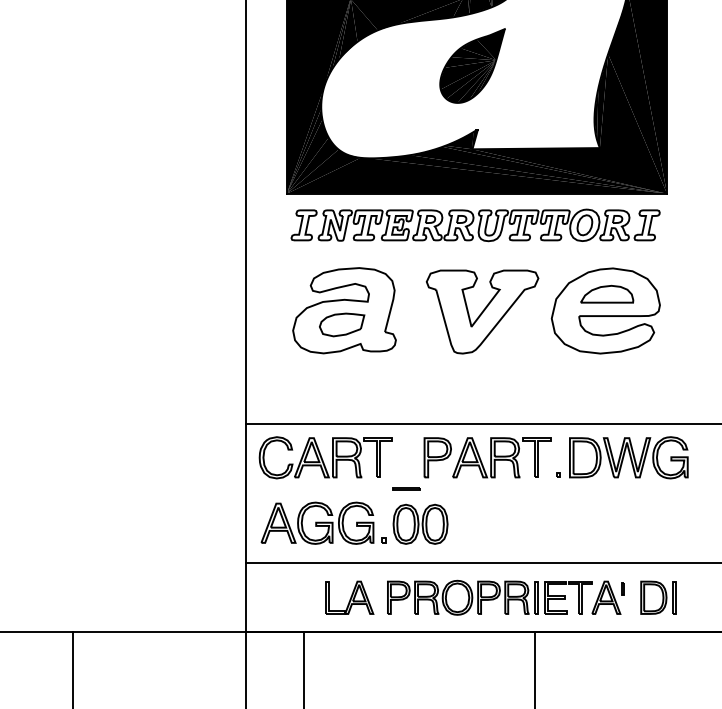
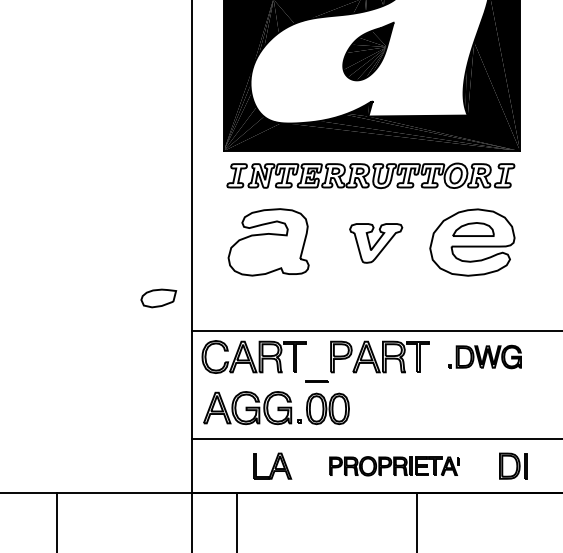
part: (481, 312) -> (375, 243), size x0.6
part: (341, 325) -> (158, 298), moved
part: (622, 457) -> (485, 356), size x0.7
part: (505, 598) -> (394, 466), size x0.7

